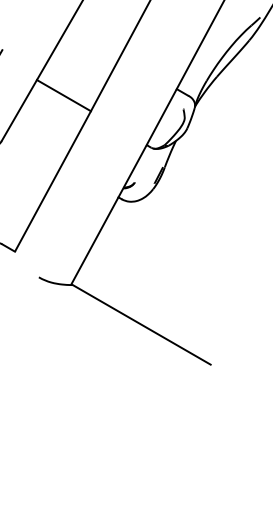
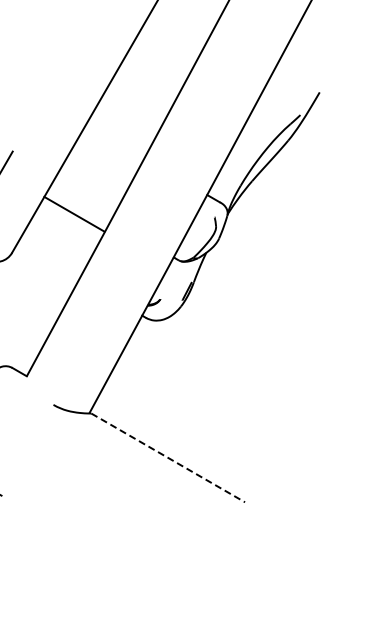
line: (64, 94) -> (74, 213), moved
line: (142, 324) -> (168, 457), solid -> dashed

